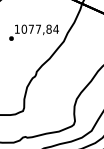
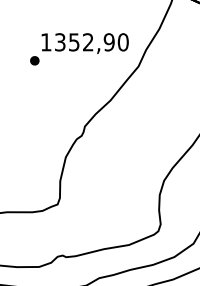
text: (39, 28) -> (90, 40), 1077,84 -> 1352,90

